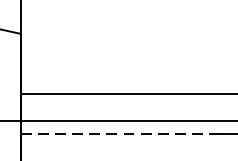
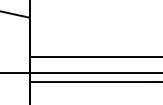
line: (117, 133) -> (91, 81), dashed -> solid

